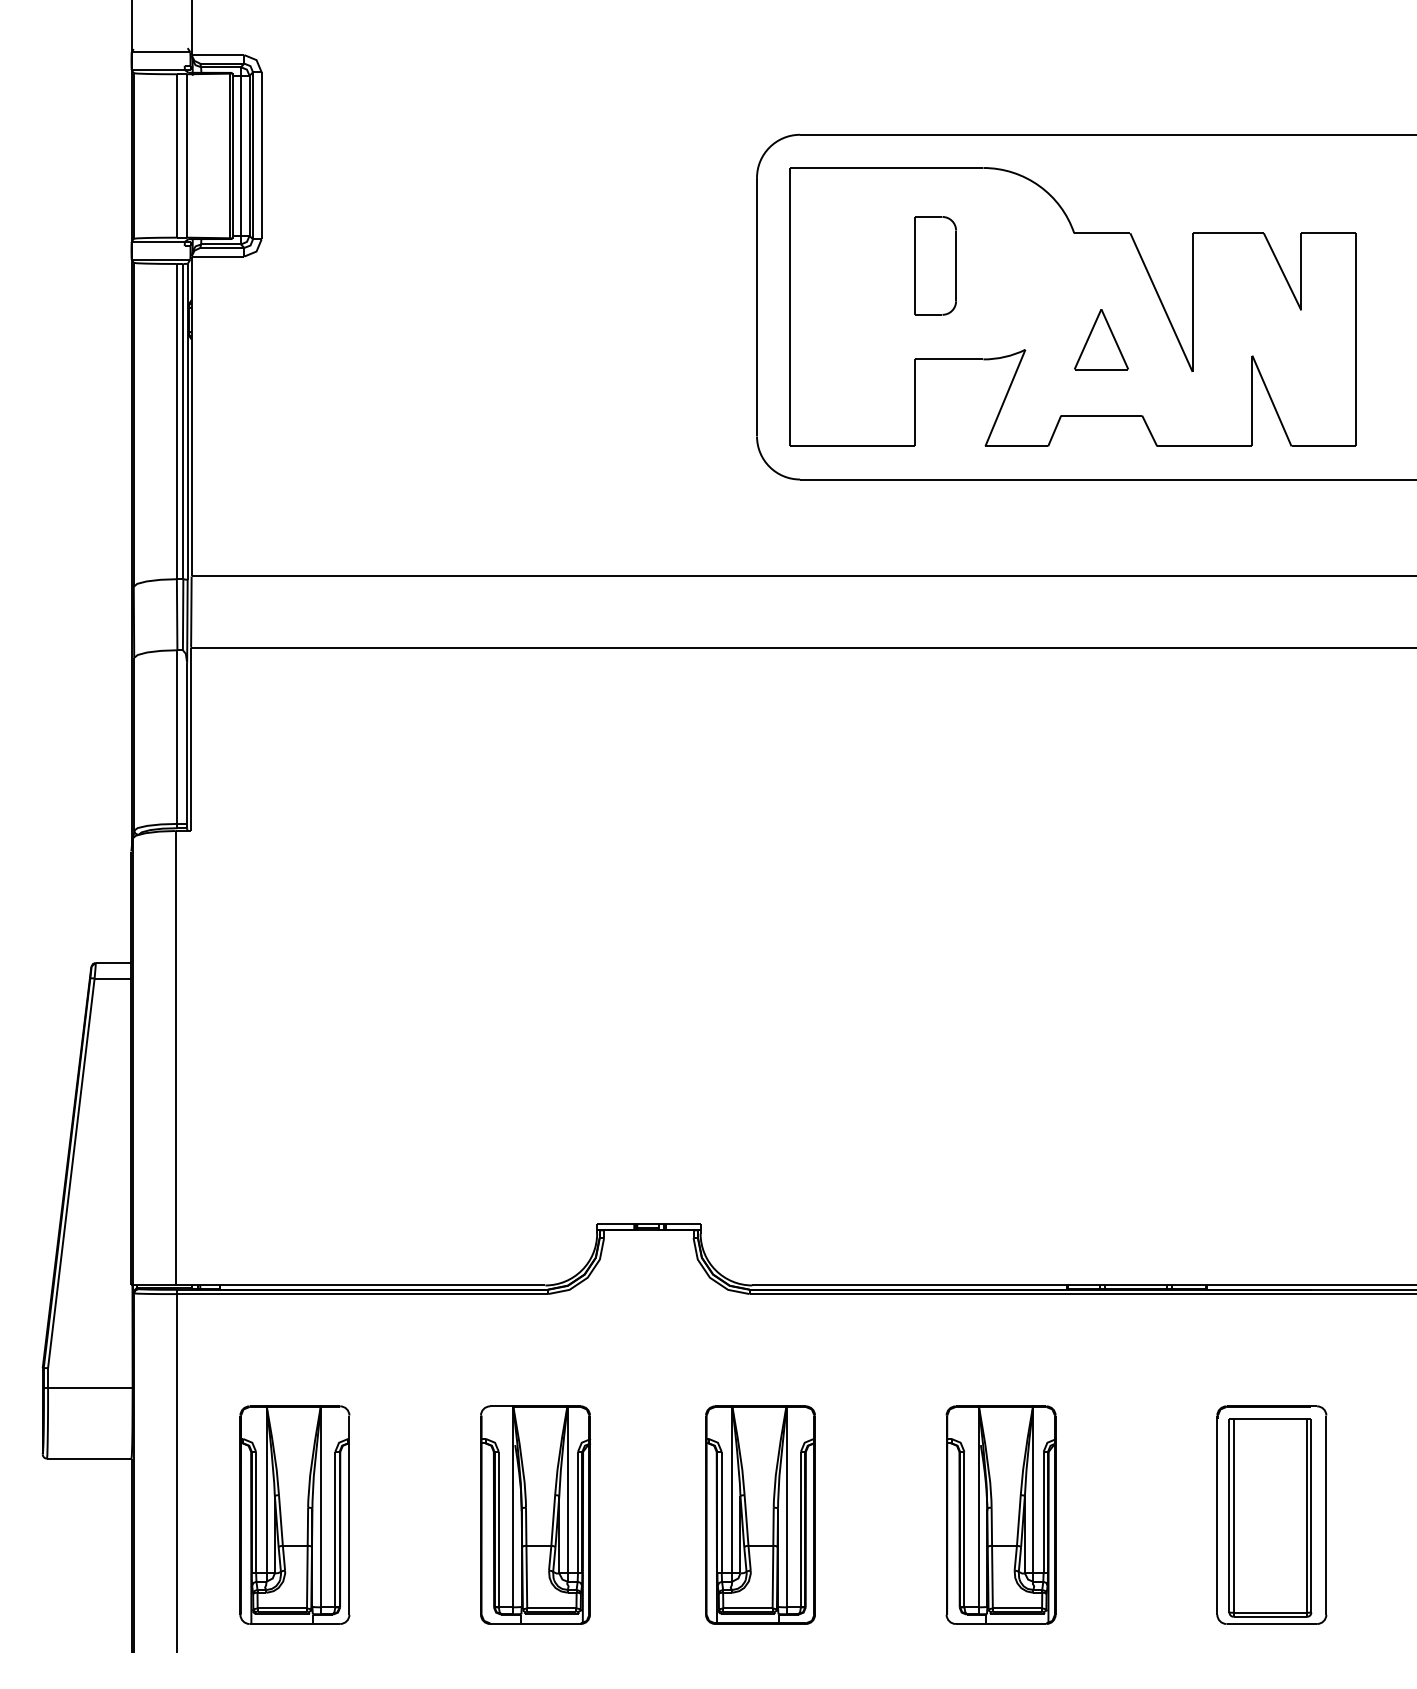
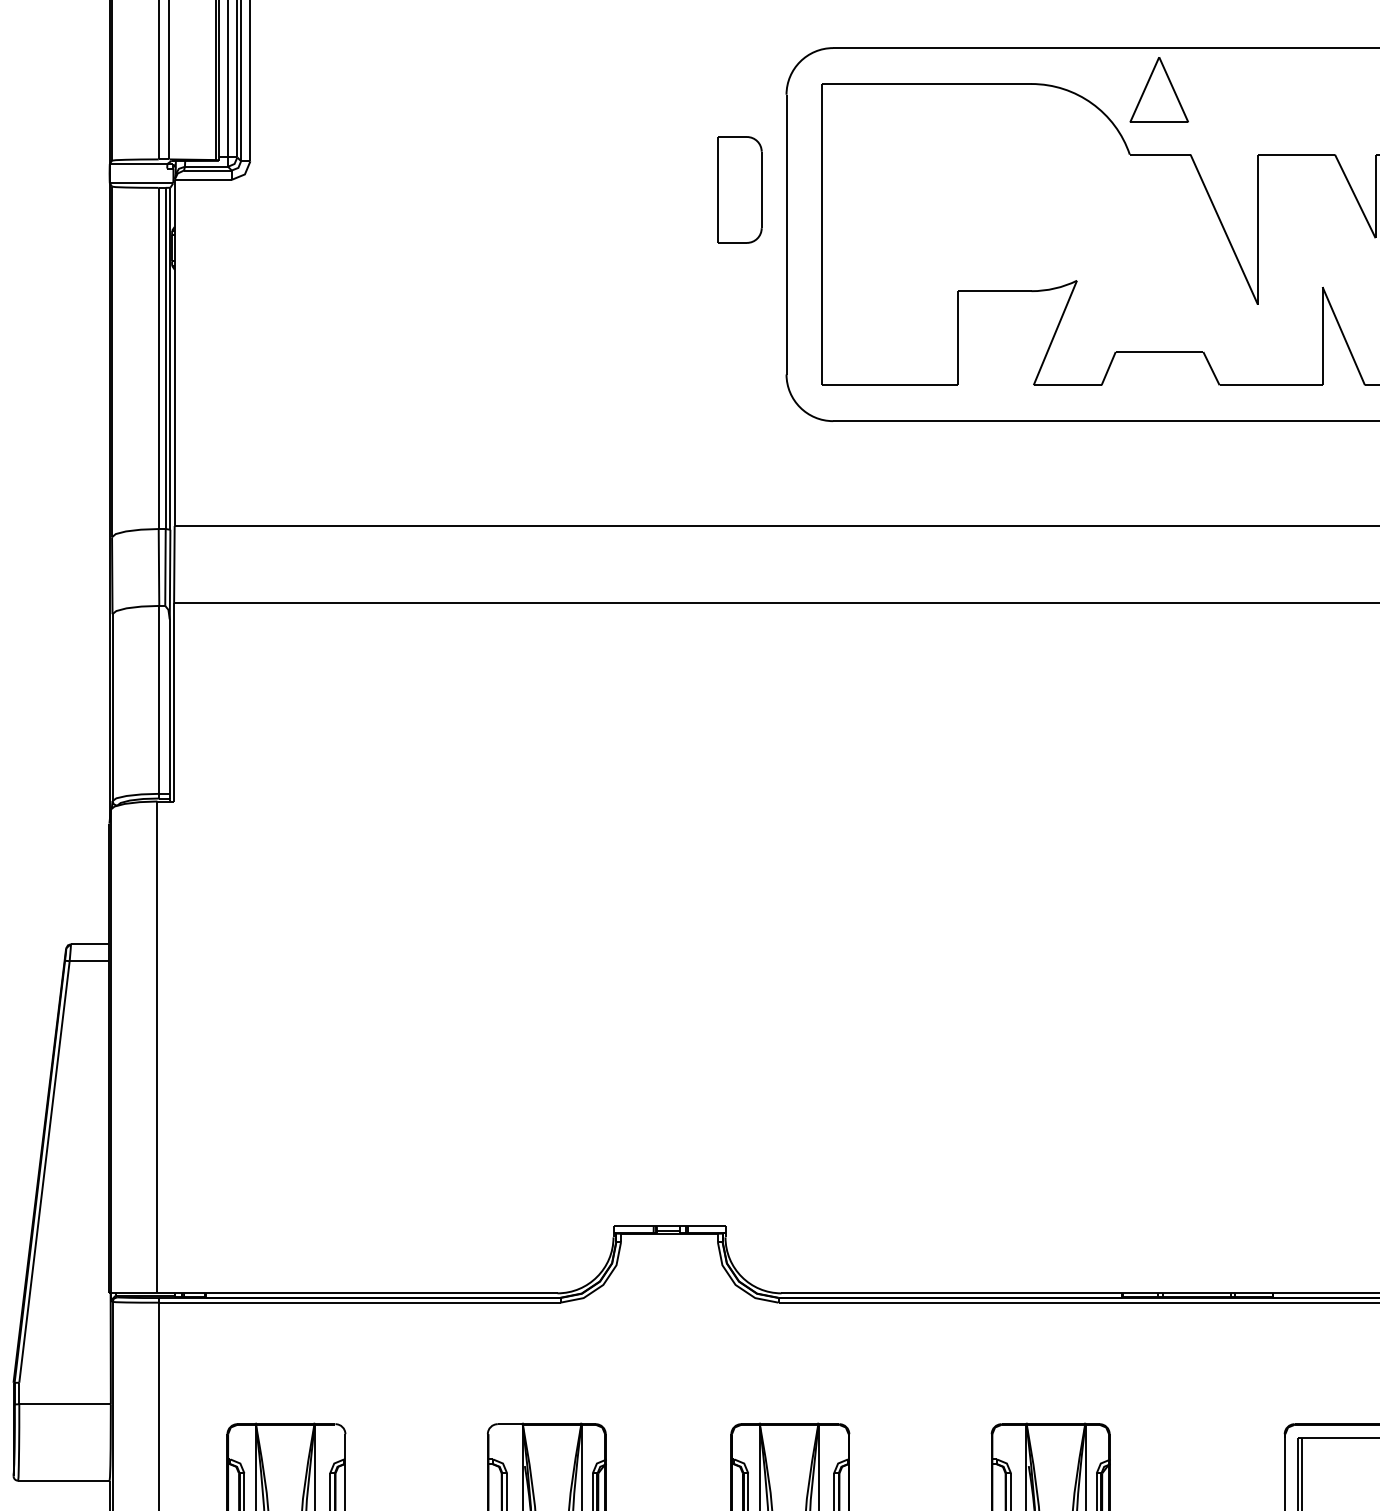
part: (935, 265) -> (739, 189), moved
part: (1101, 339) -> (1159, 89), moved

